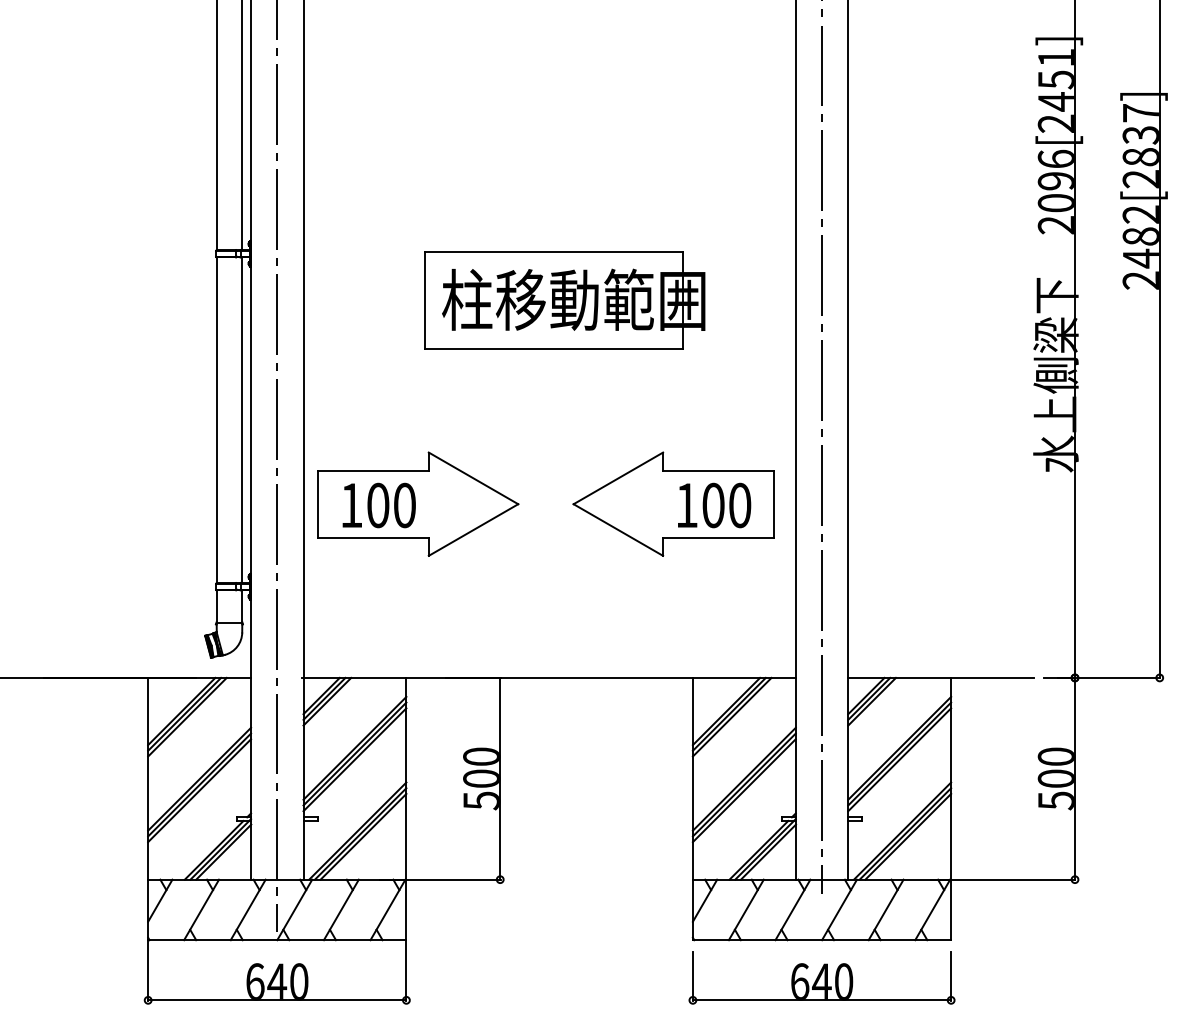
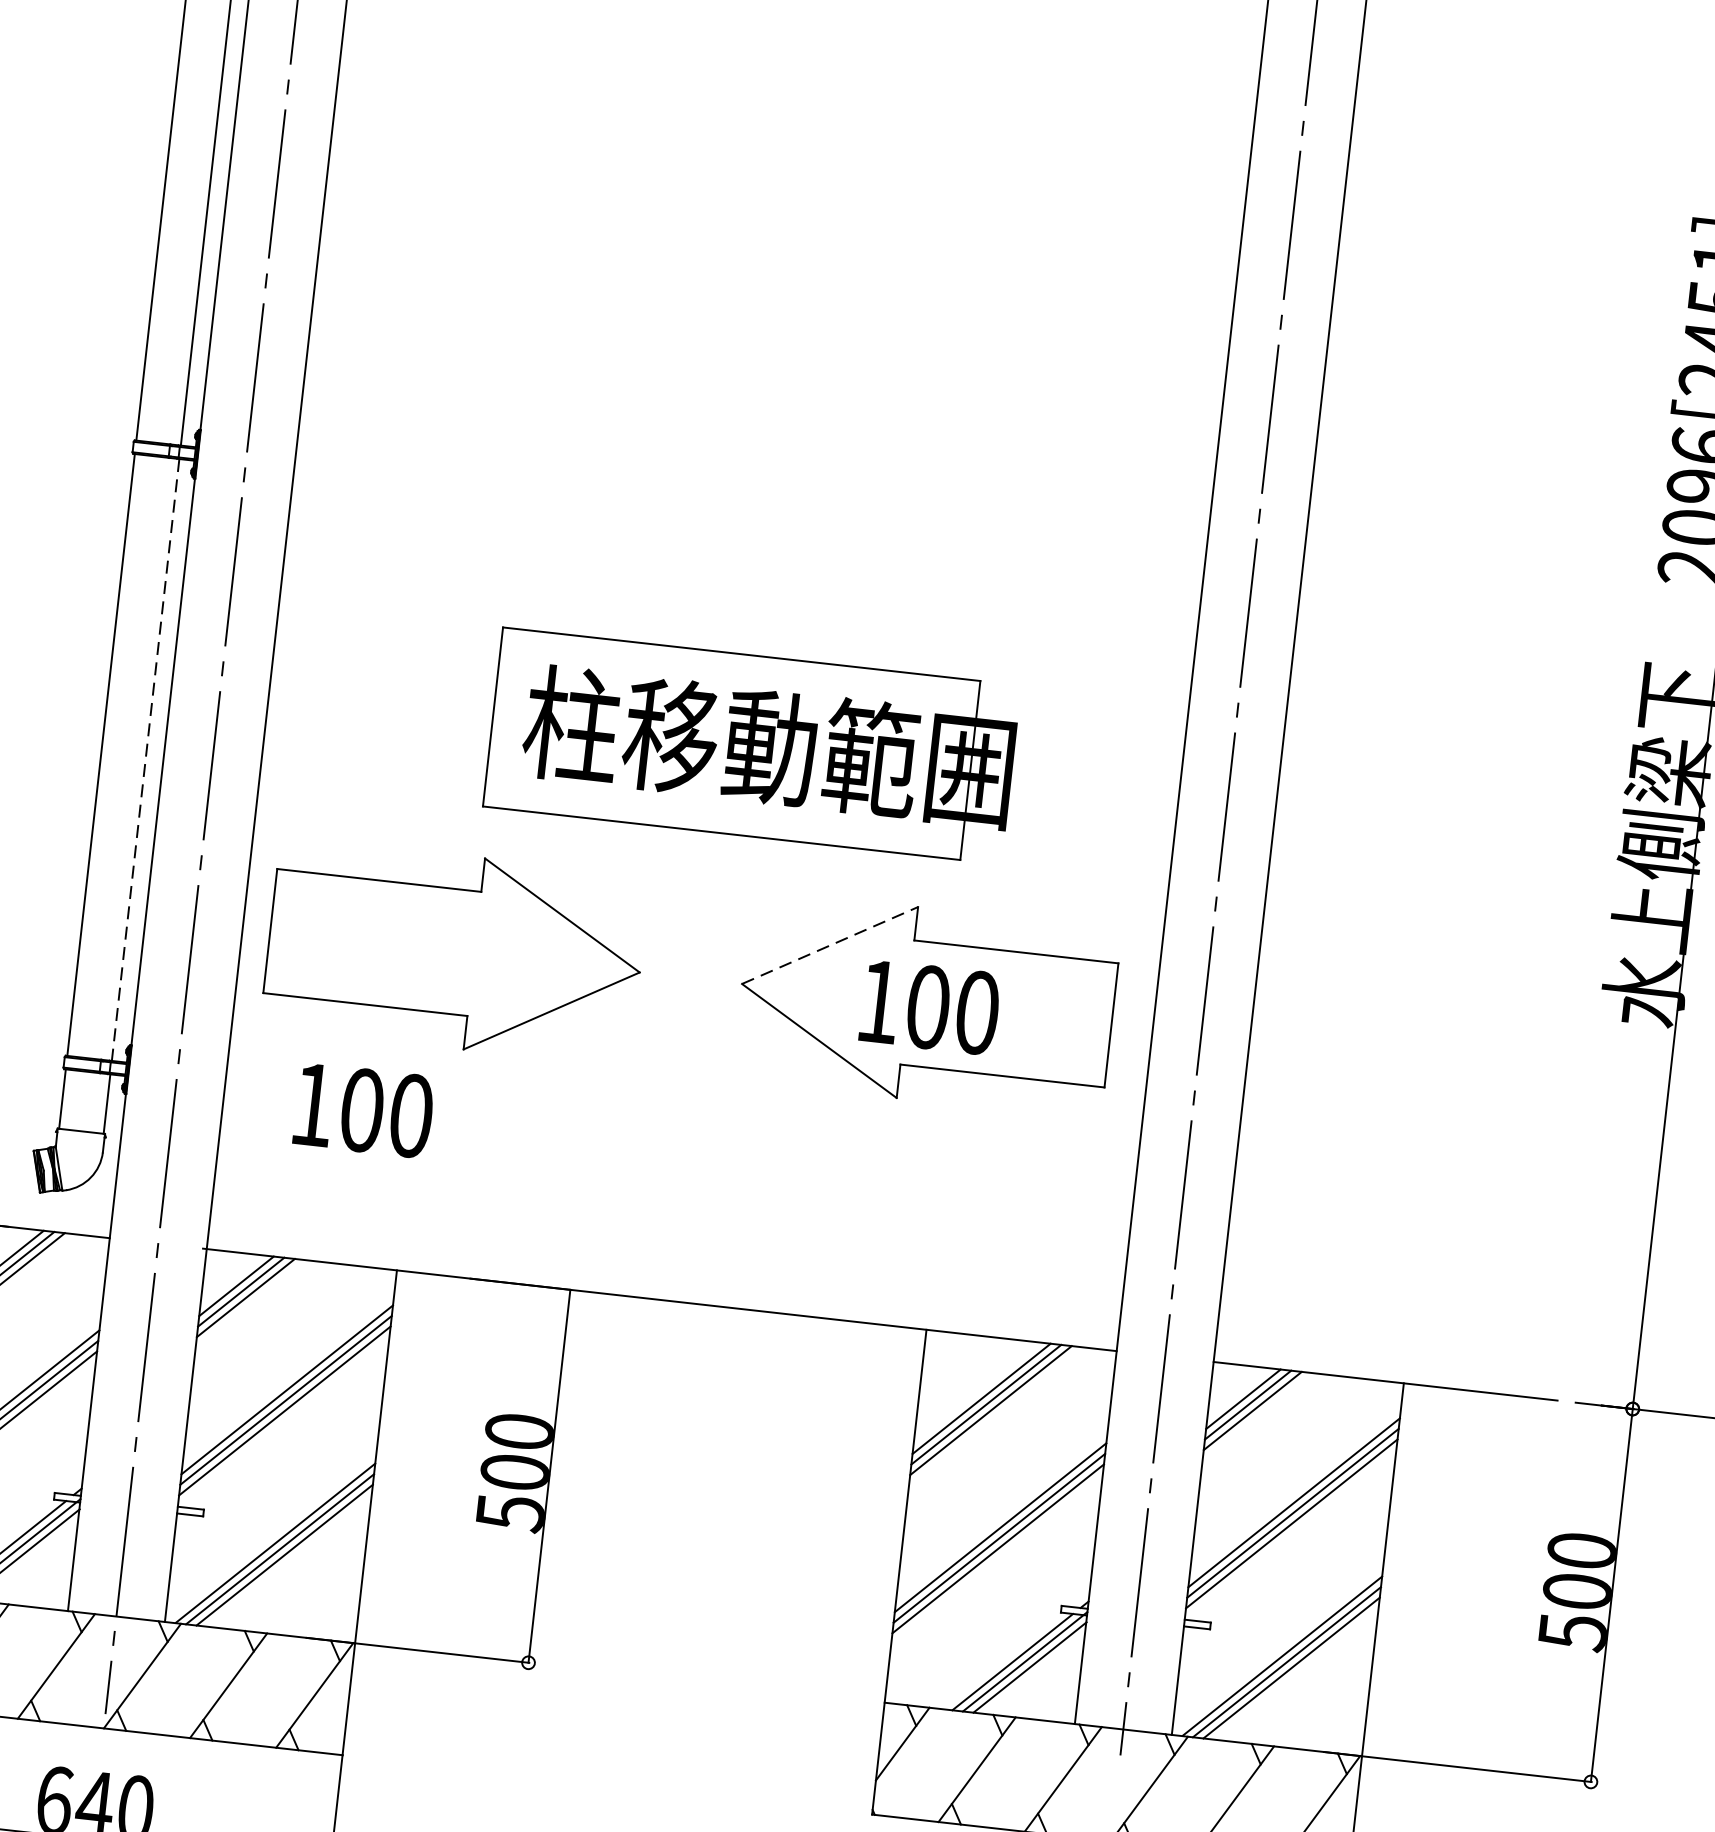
part: (564, 300) -> (751, 746), moved
line: (241, 420) -> (145, 760), solid -> dashed
line: (618, 478) -> (830, 945), solid -> dashed
text: (378, 505) -> (362, 1110), moved
text: (714, 505) -> (930, 1007), moved

